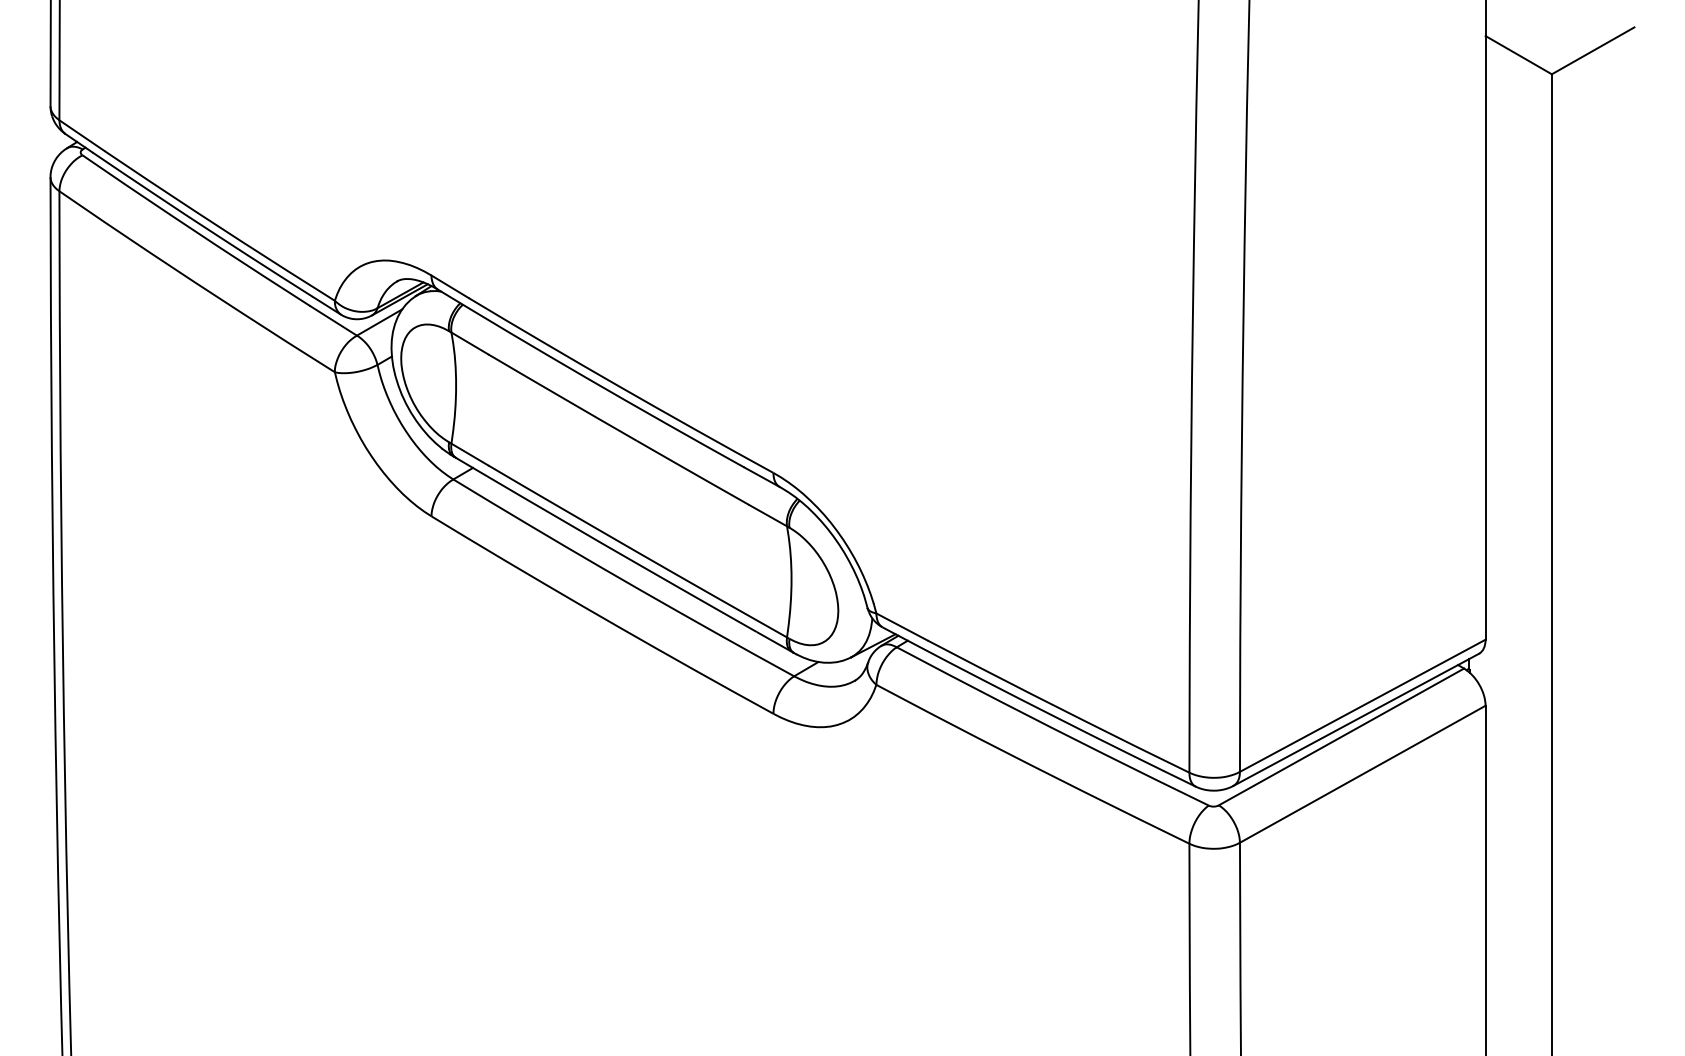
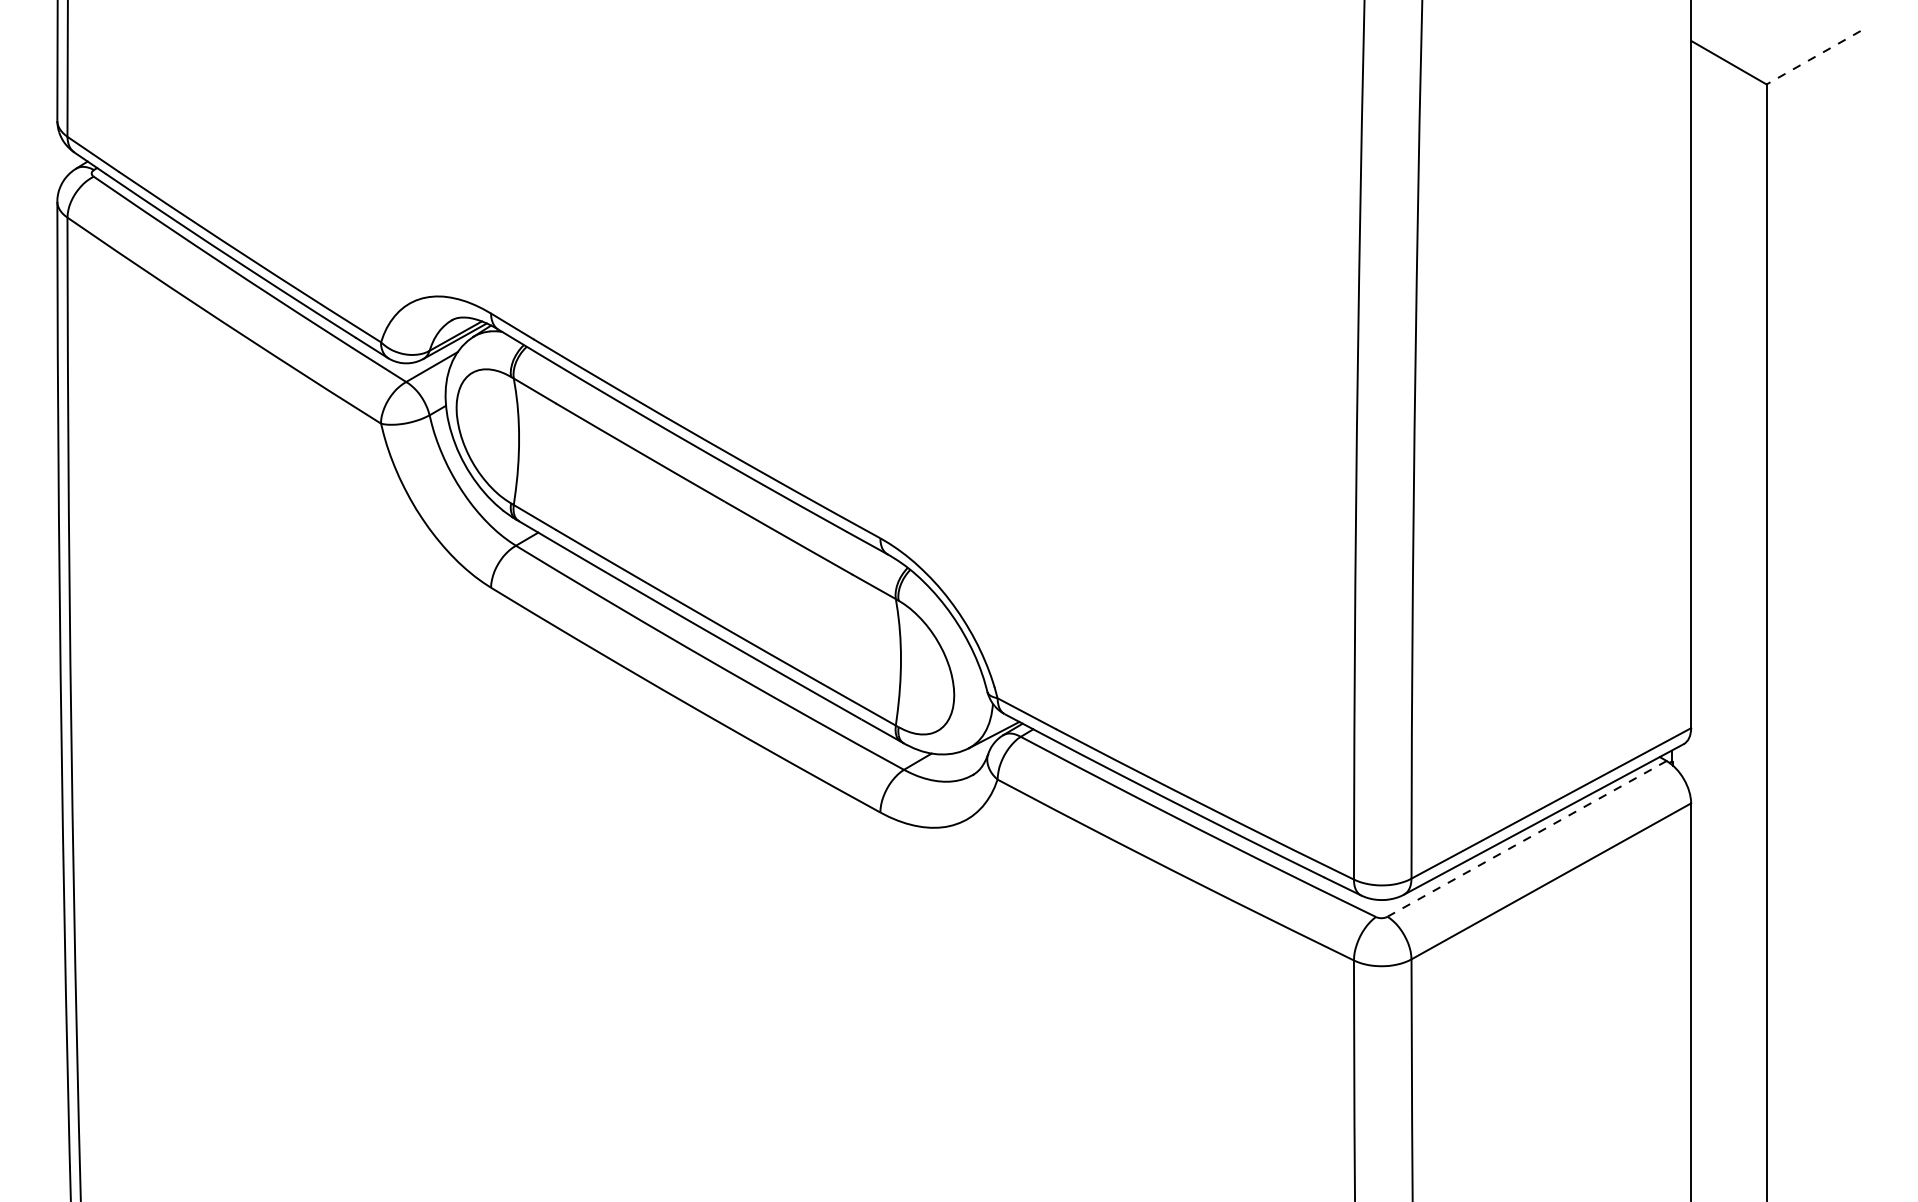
line: (1592, 51) -> (1812, 58), solid -> dashed
line: (1341, 736) -> (1527, 838), solid -> dashed

